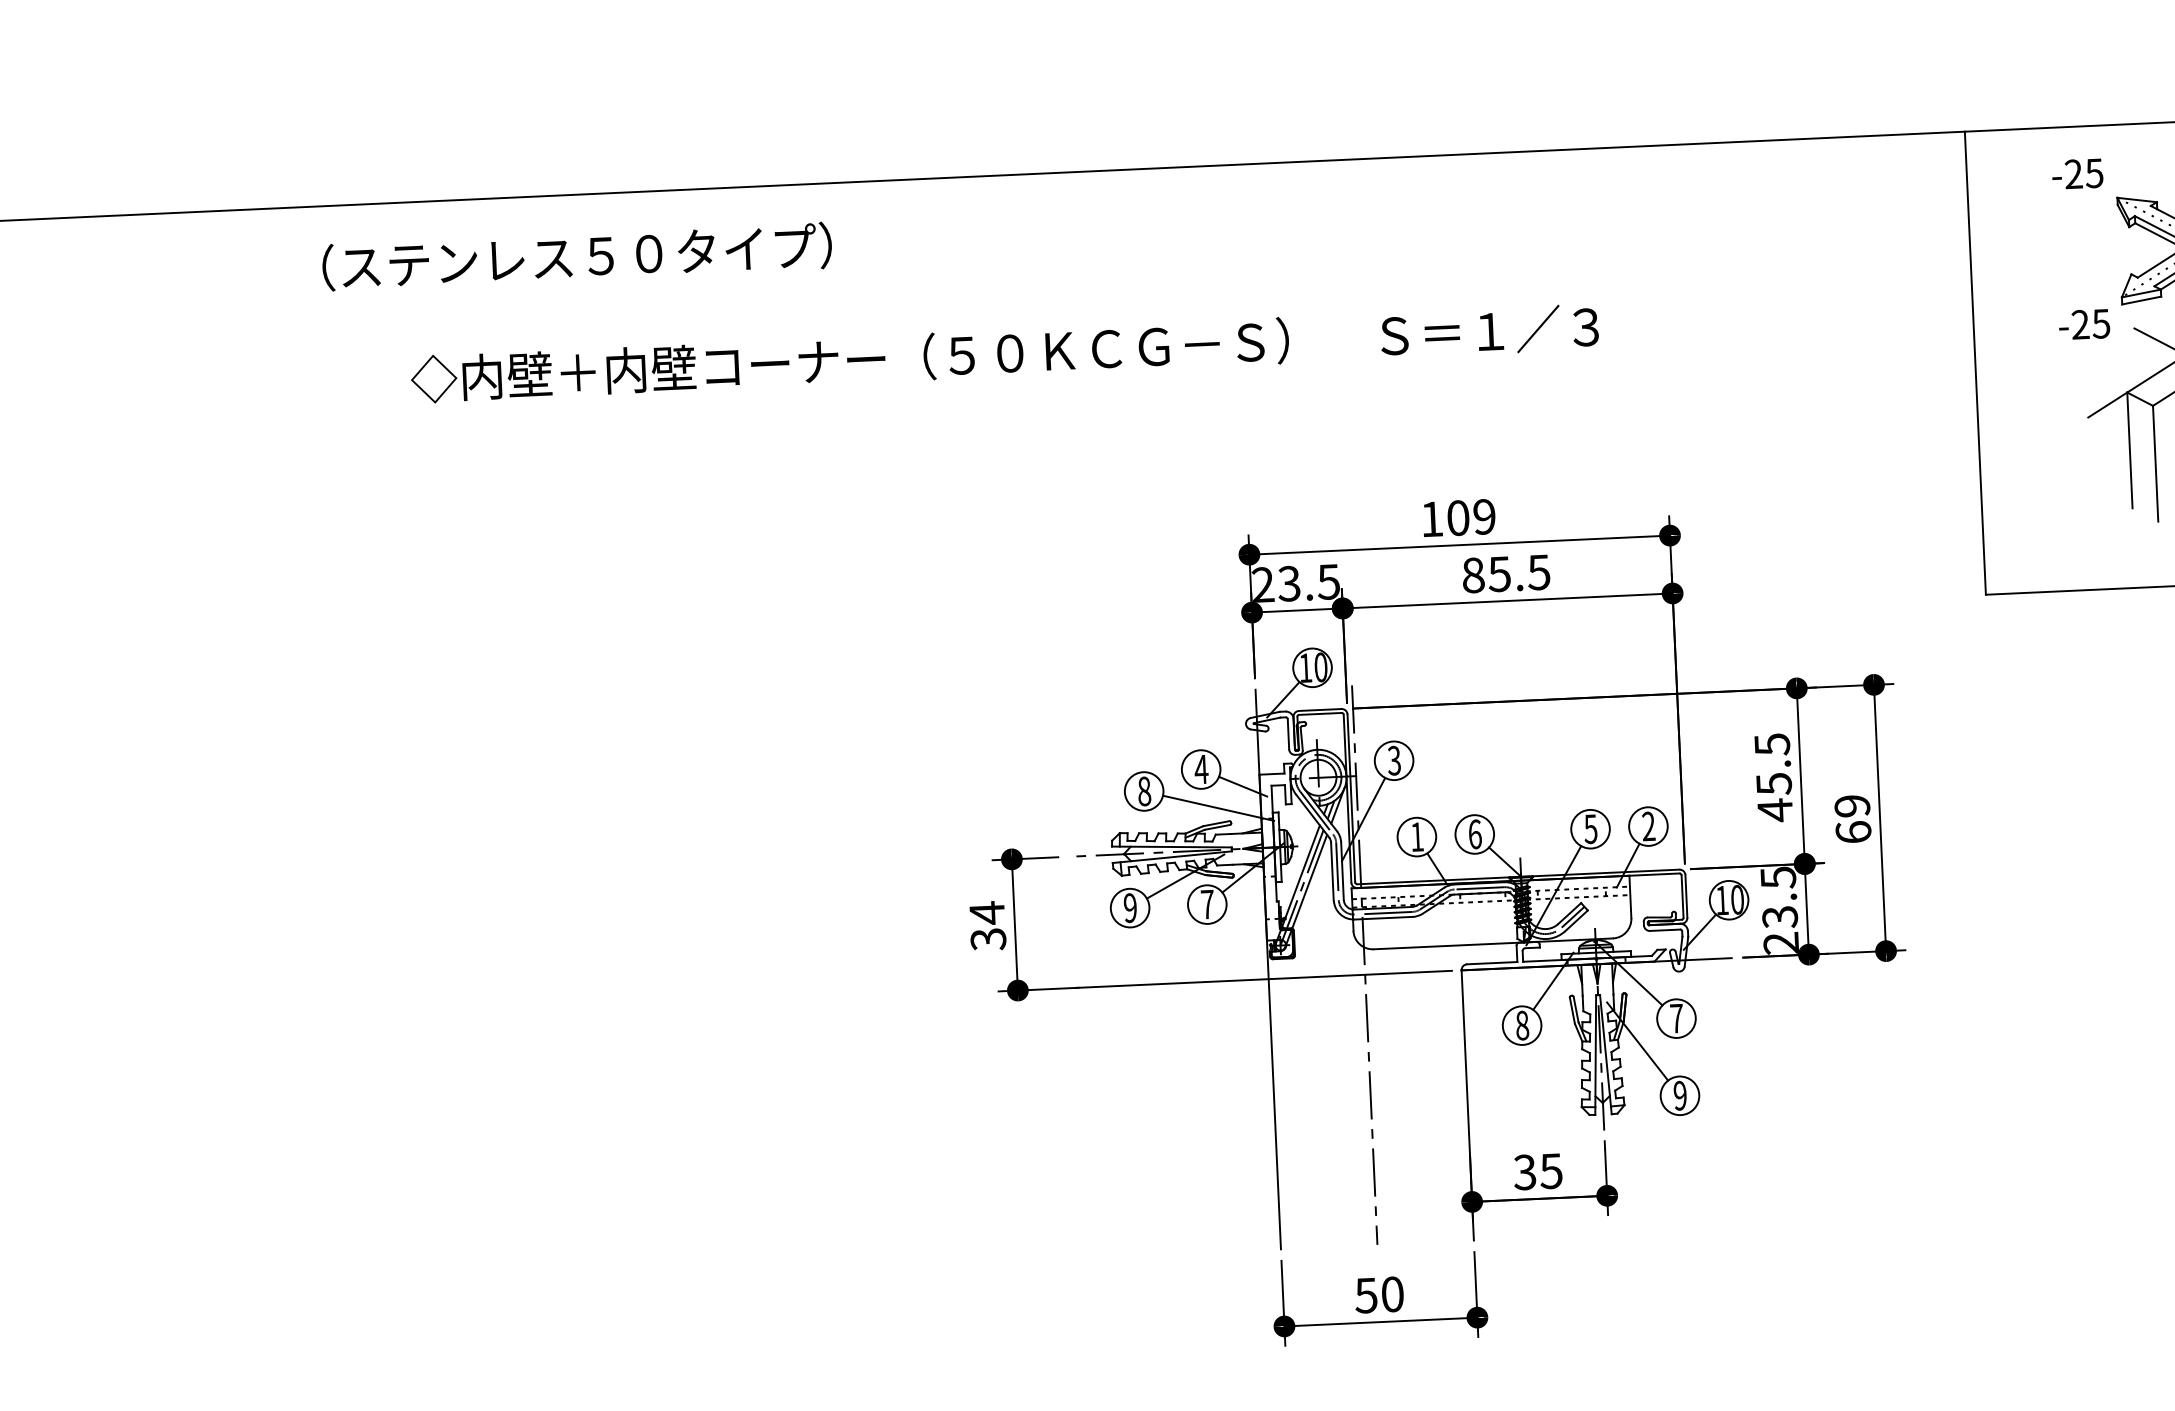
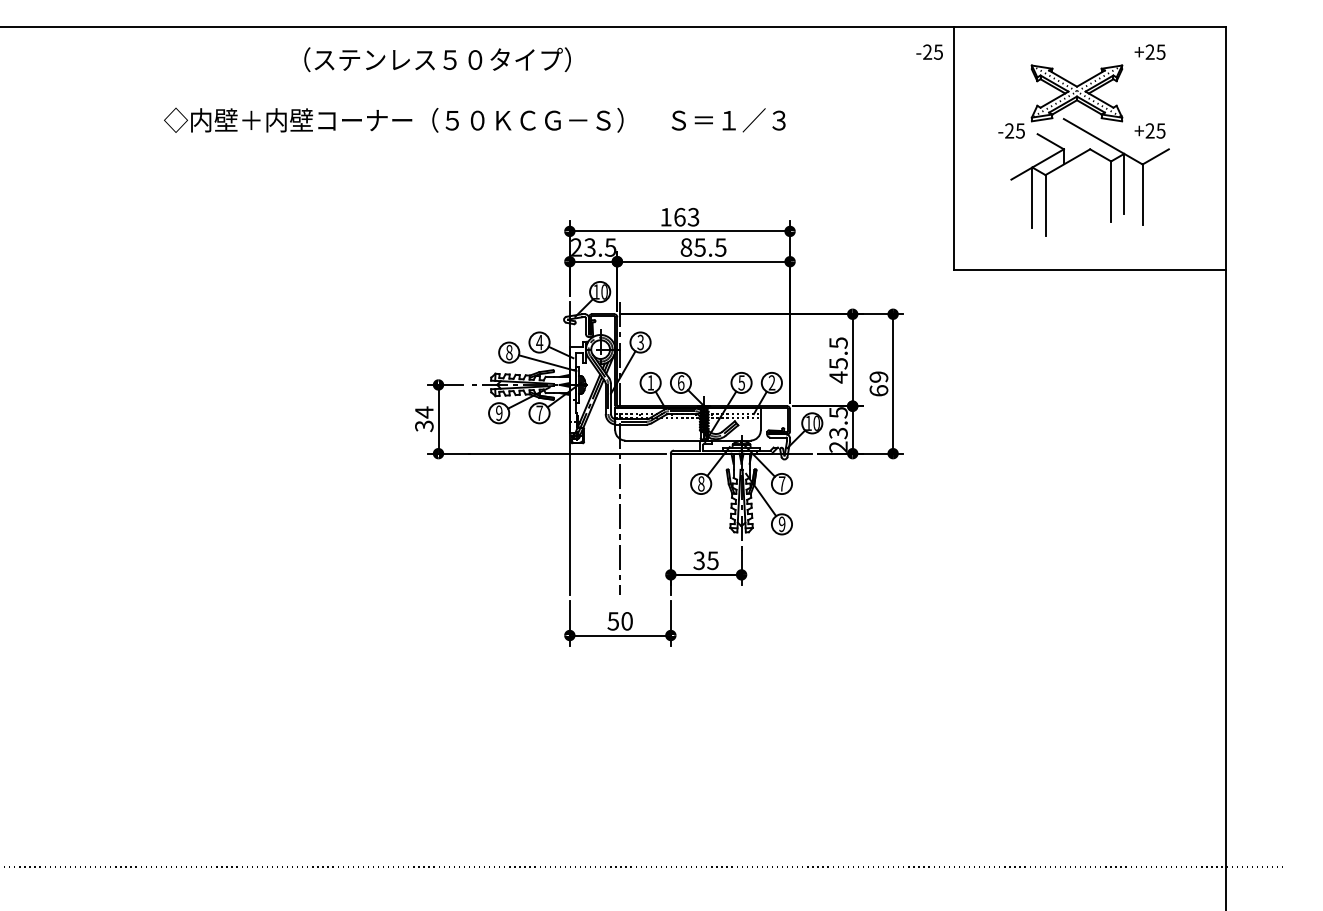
text: (2077, 172) -> (929, 51), moved
text: (576, 256) -> (437, 59), moved
text: (1004, 351) -> (474, 119), moved
text: (1470, 516) -> (686, 216), 109 -> 163

